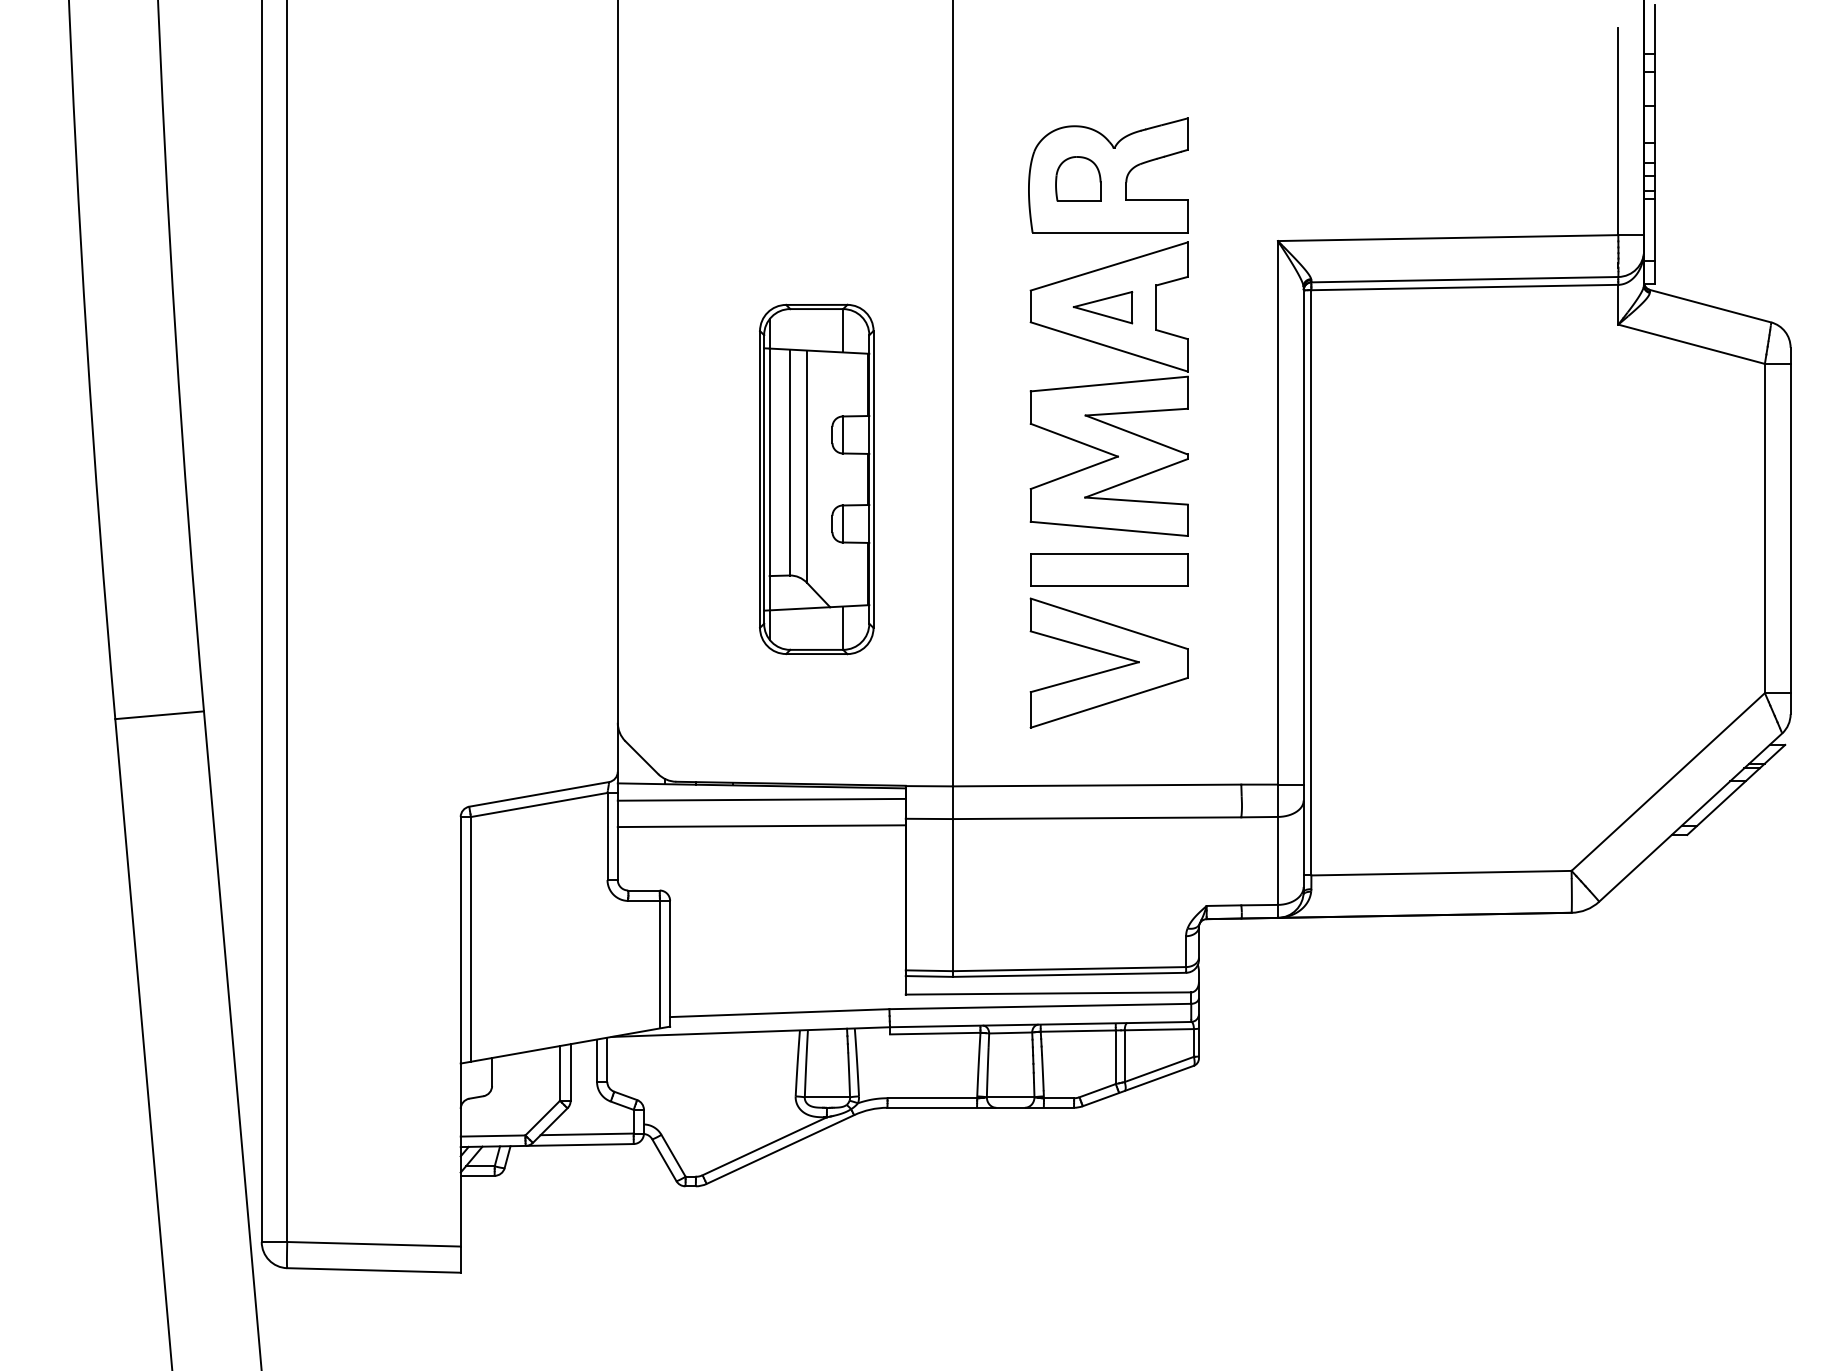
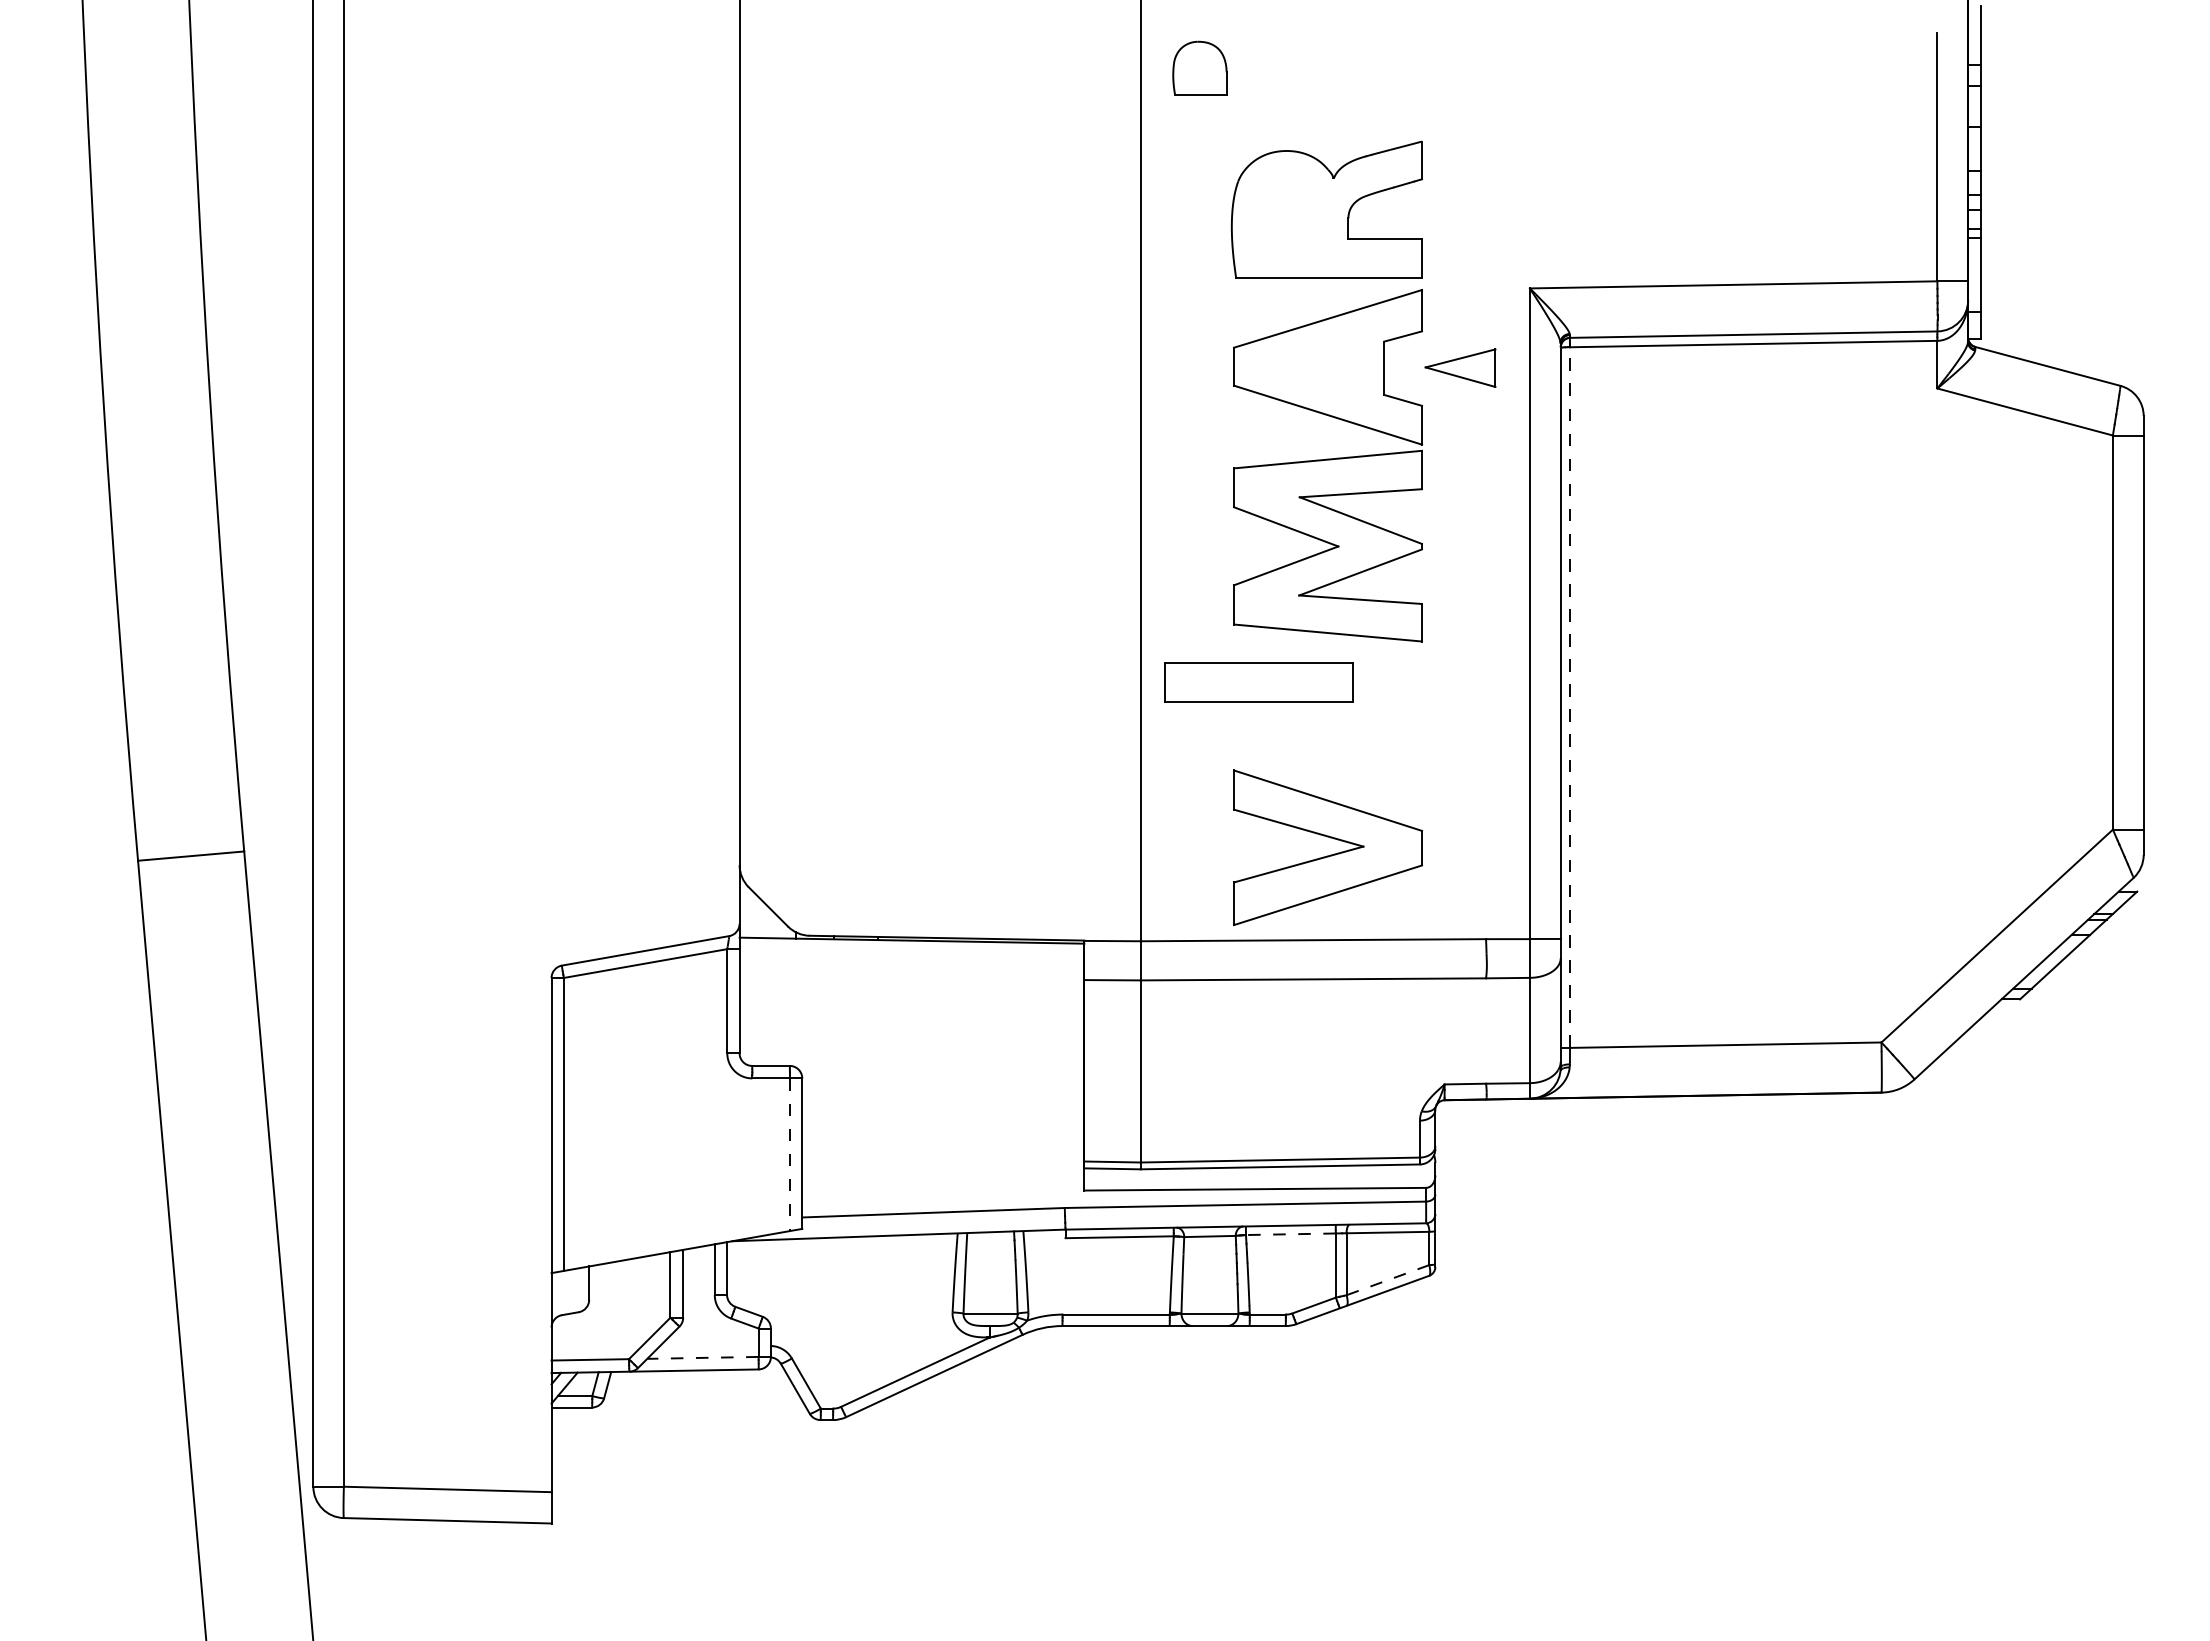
part: (1077, 178) -> (1199, 67), moved
part: (1103, 307) -> (1460, 367), moved
part: (816, 479) -> (977, 573), removed
part: (1108, 570) -> (1258, 682), moved
line: (1310, 582) -> (1569, 697), solid -> dashed
part: (1111, 668) -> (1330, 854), moved
line: (761, 799) -> (911, 957), removed
line: (761, 825) -> (911, 988), removed
line: (659, 965) -> (789, 1155), solid -> dashed
line: (1077, 1031) -> (1290, 1234), solid -> dashed
line: (1158, 1069) -> (1387, 1280), solid -> dashed
line: (586, 1134) -> (702, 1357), solid -> dashed

